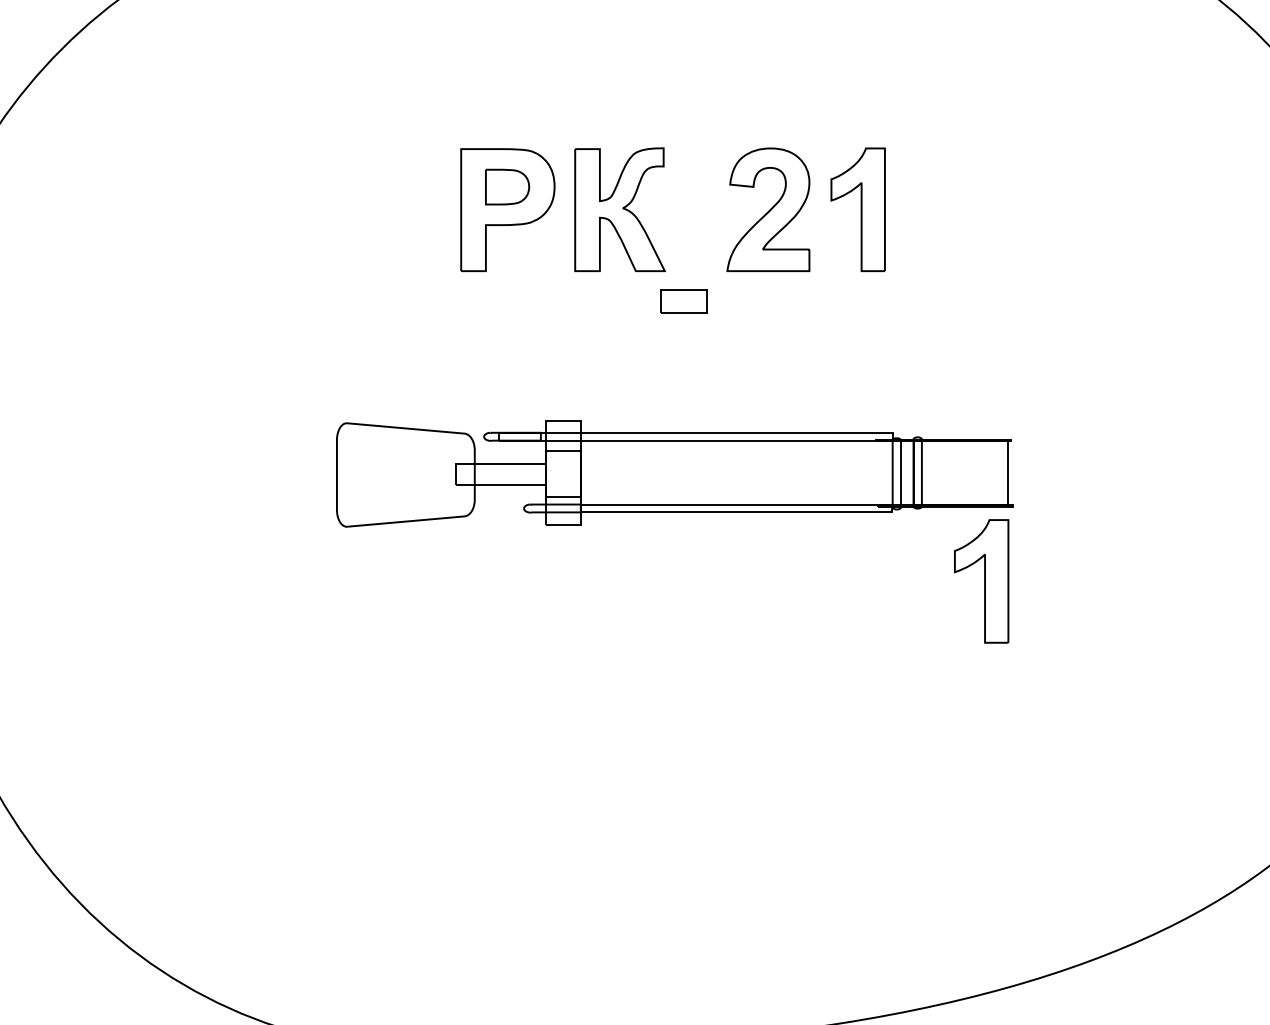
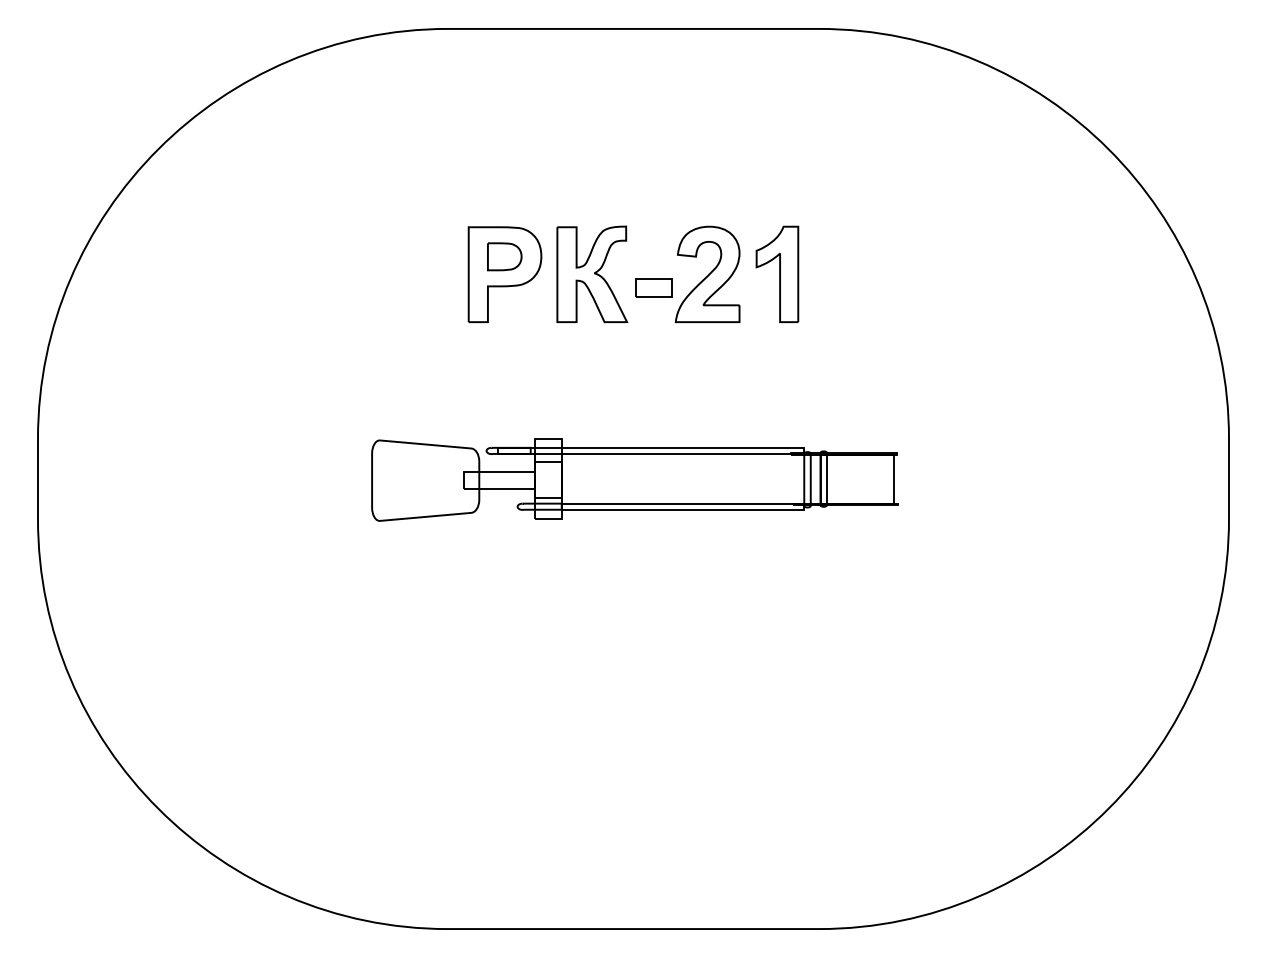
part: (683, 301) -> (653, 287), moved
part: (981, 580) -> (873, 562), removed

